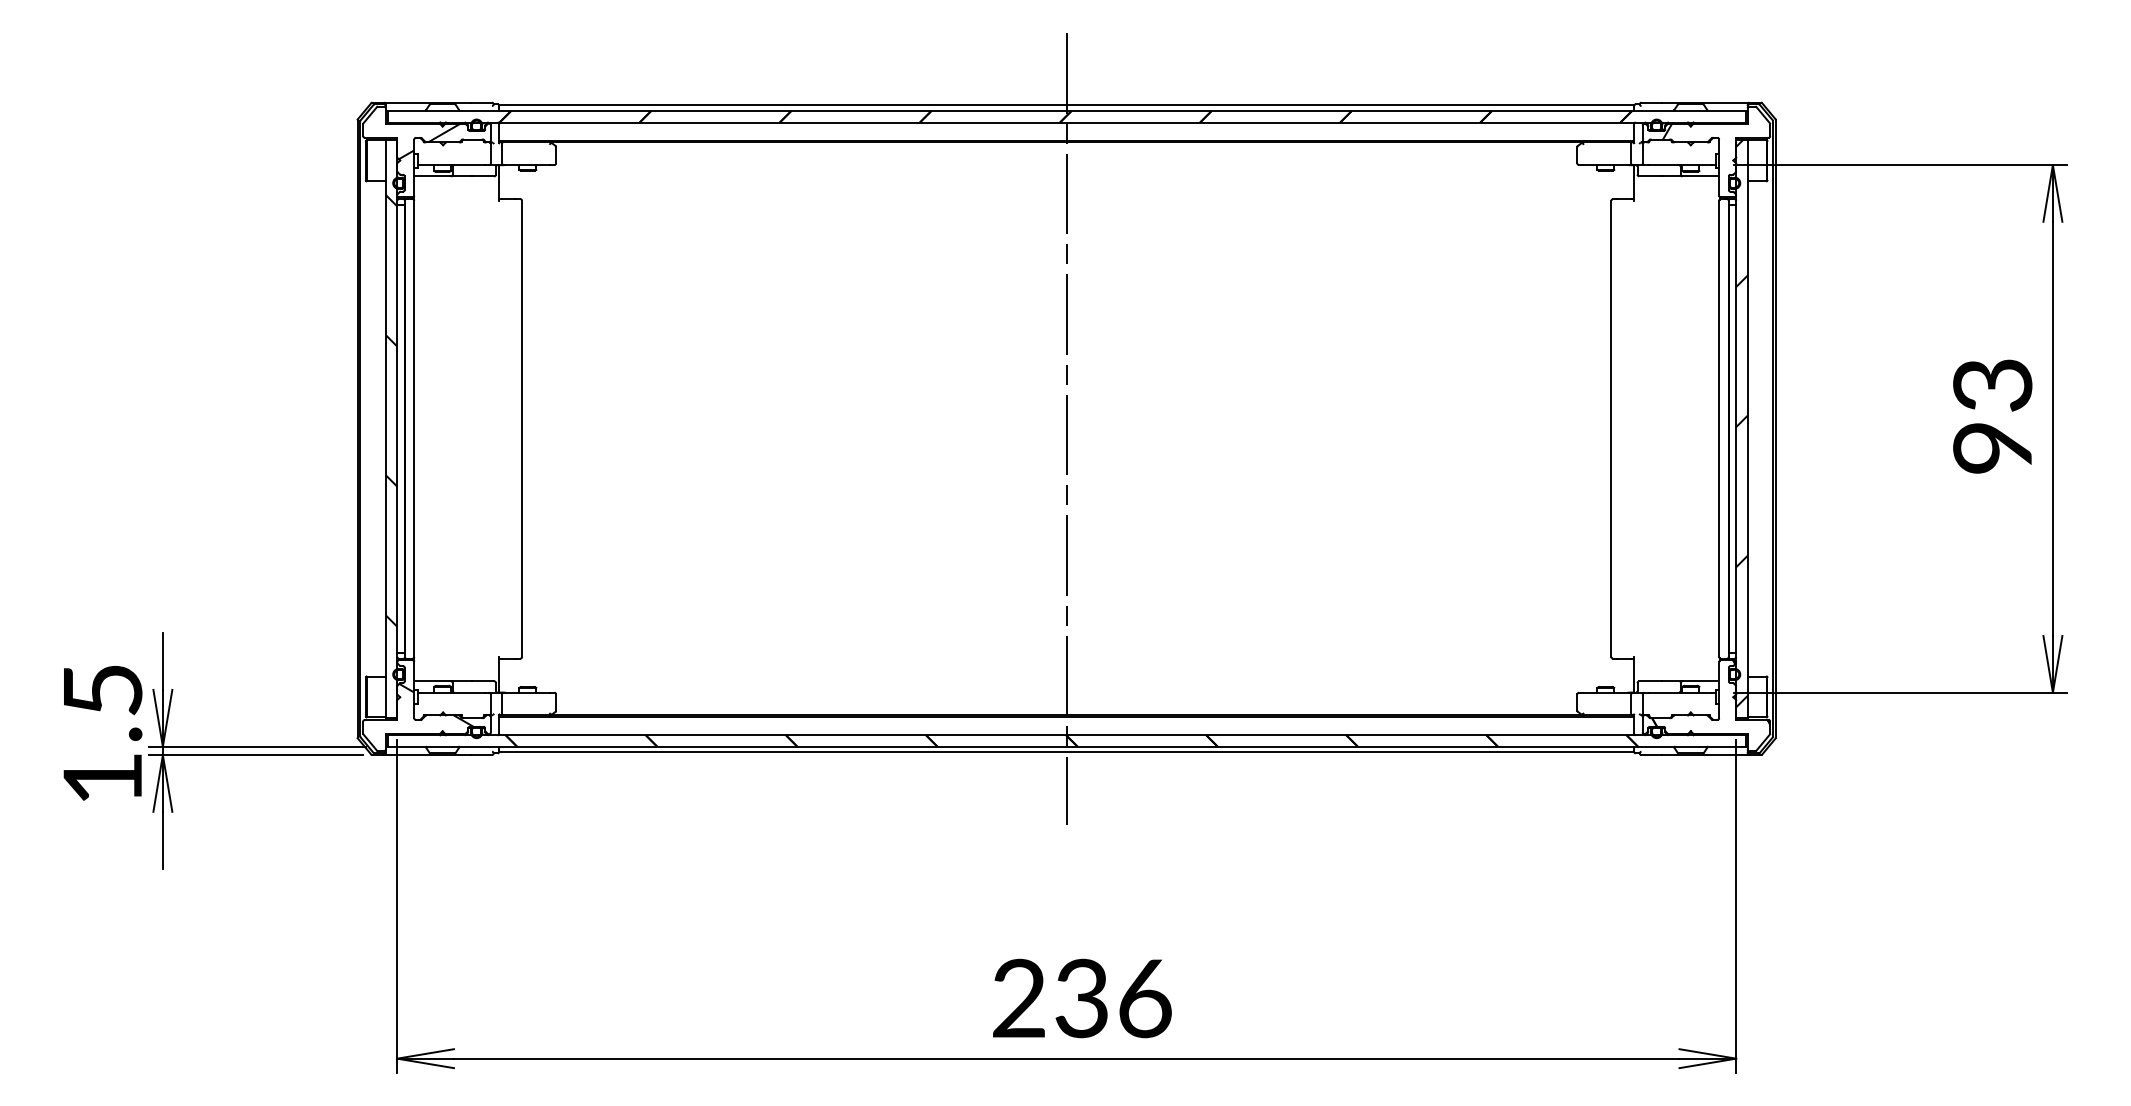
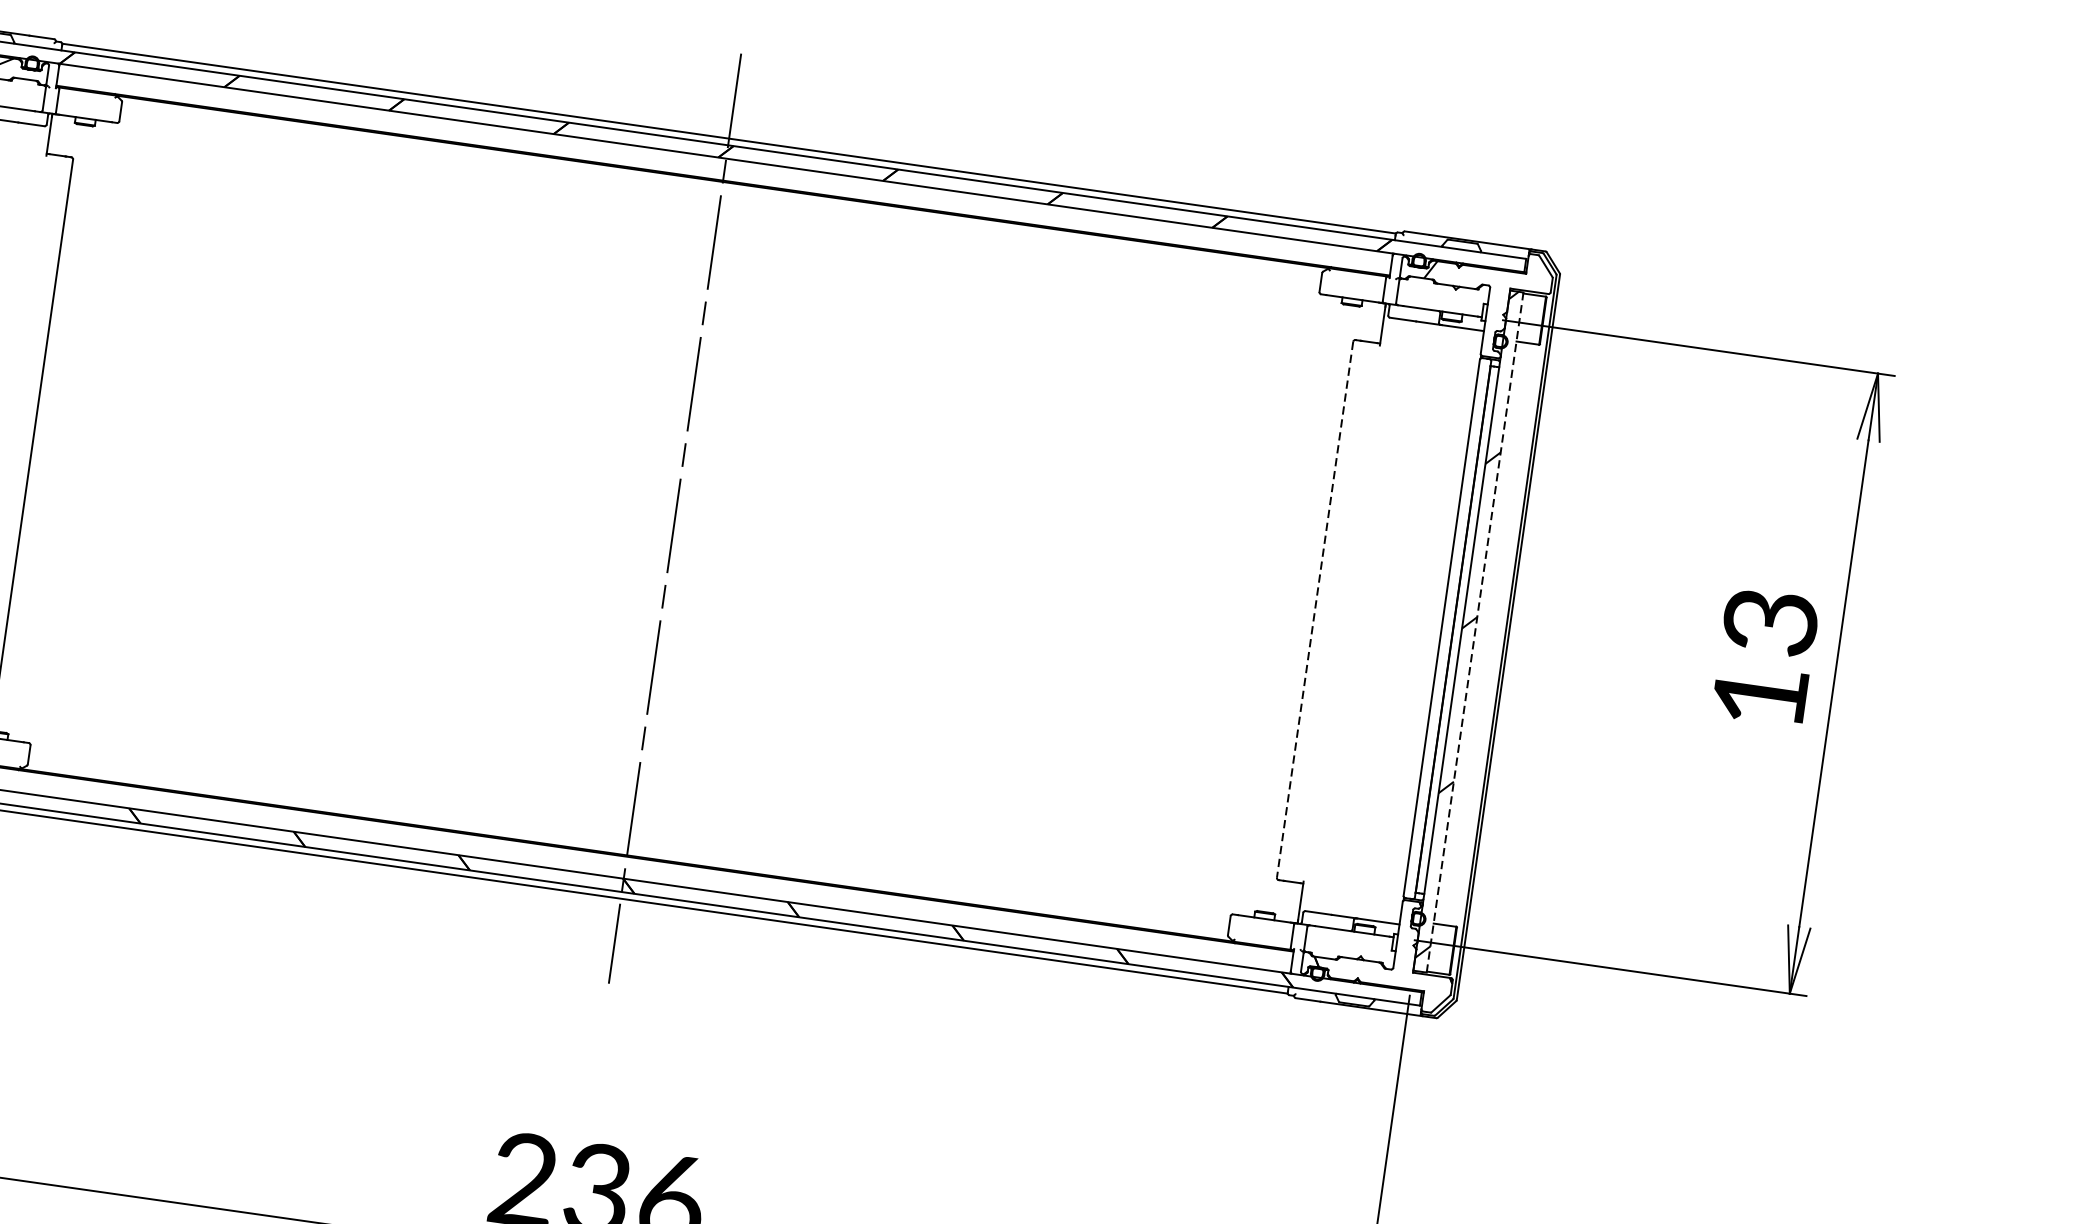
line: (1747, 428) -> (1475, 632), solid -> dashed
line: (1611, 429) -> (1315, 610), solid -> dashed
text: (1992, 448) -> (1759, 696), 93 -> 13

